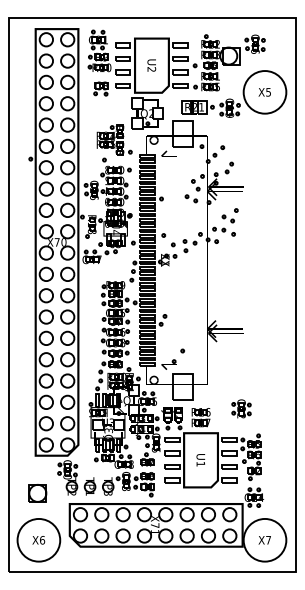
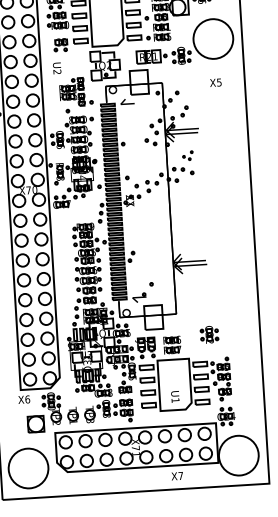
text: (151, 65) -> (56, 68), moved
text: (264, 92) -> (215, 82), moved
part: (229, 215) -> (187, 155), size x0.7
text: (200, 460) -> (175, 397), moved
part: (37, 493) -> (35, 424), moved
text: (38, 540) -> (23, 399), moved
text: (264, 540) -> (177, 476), moved

